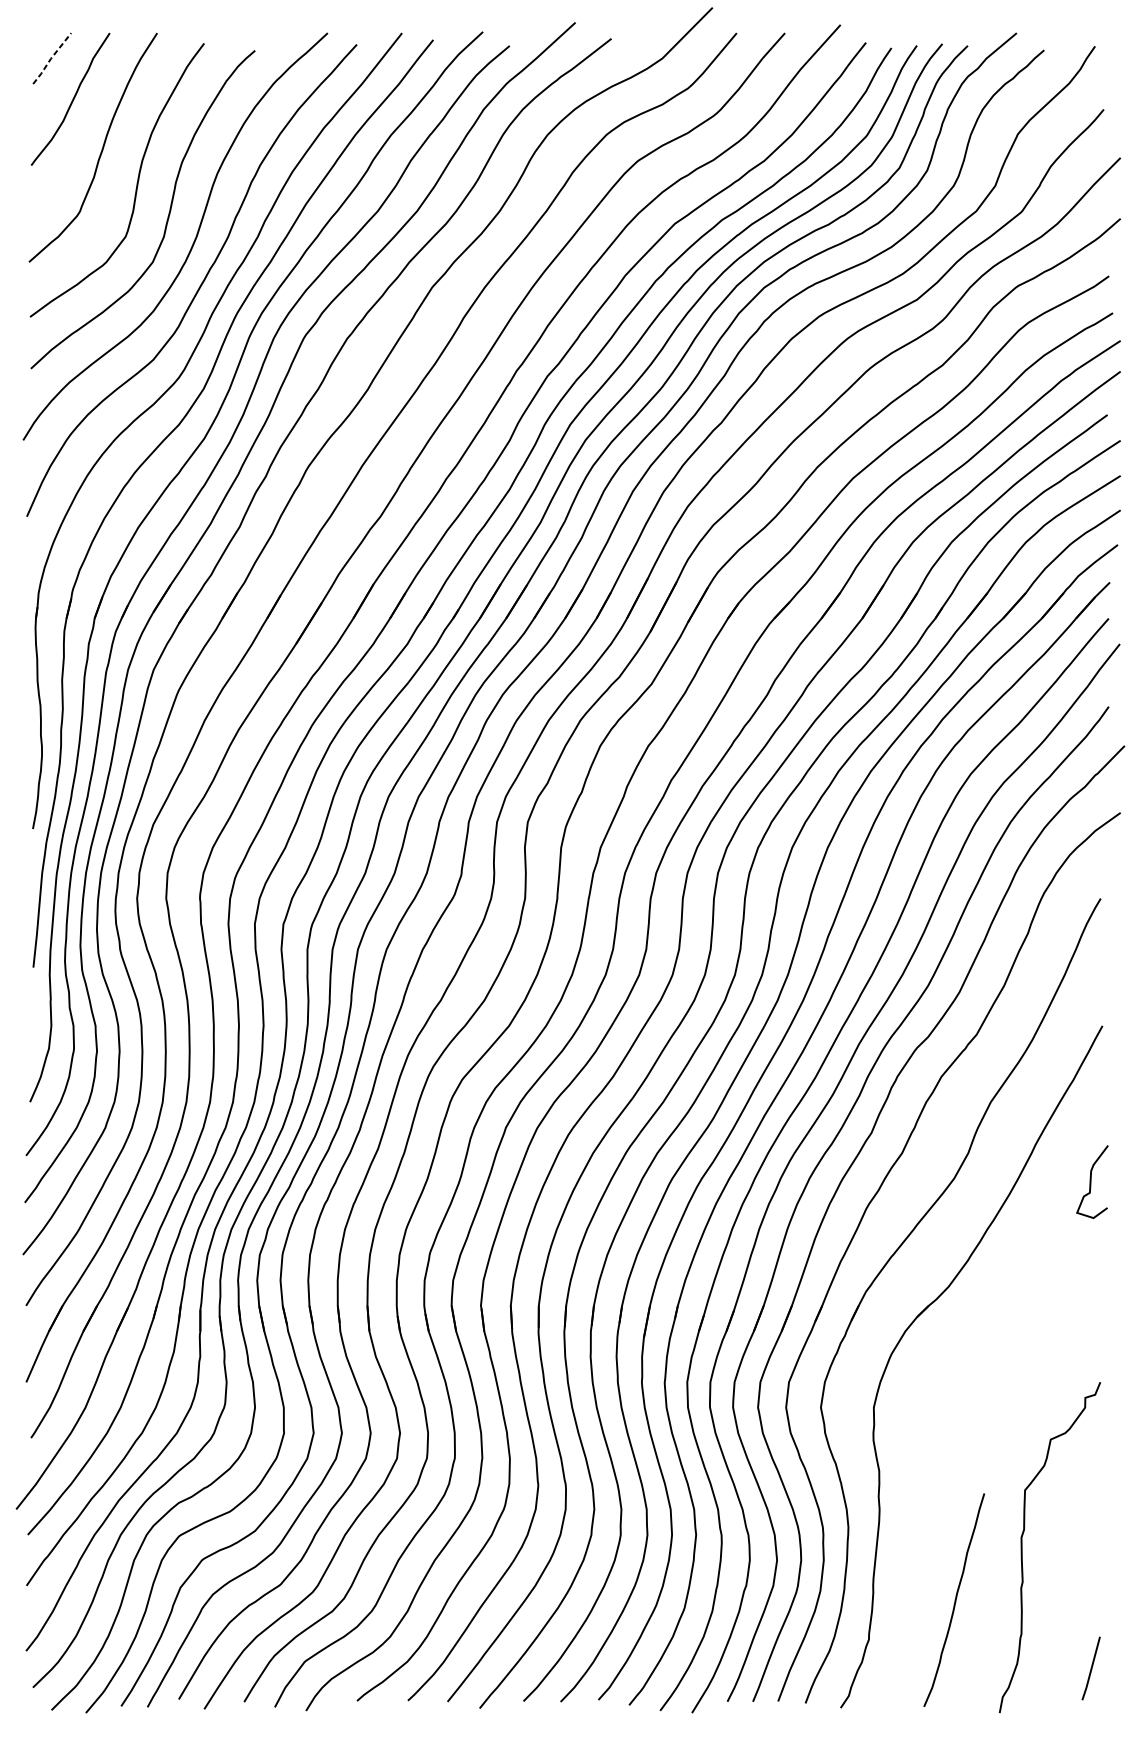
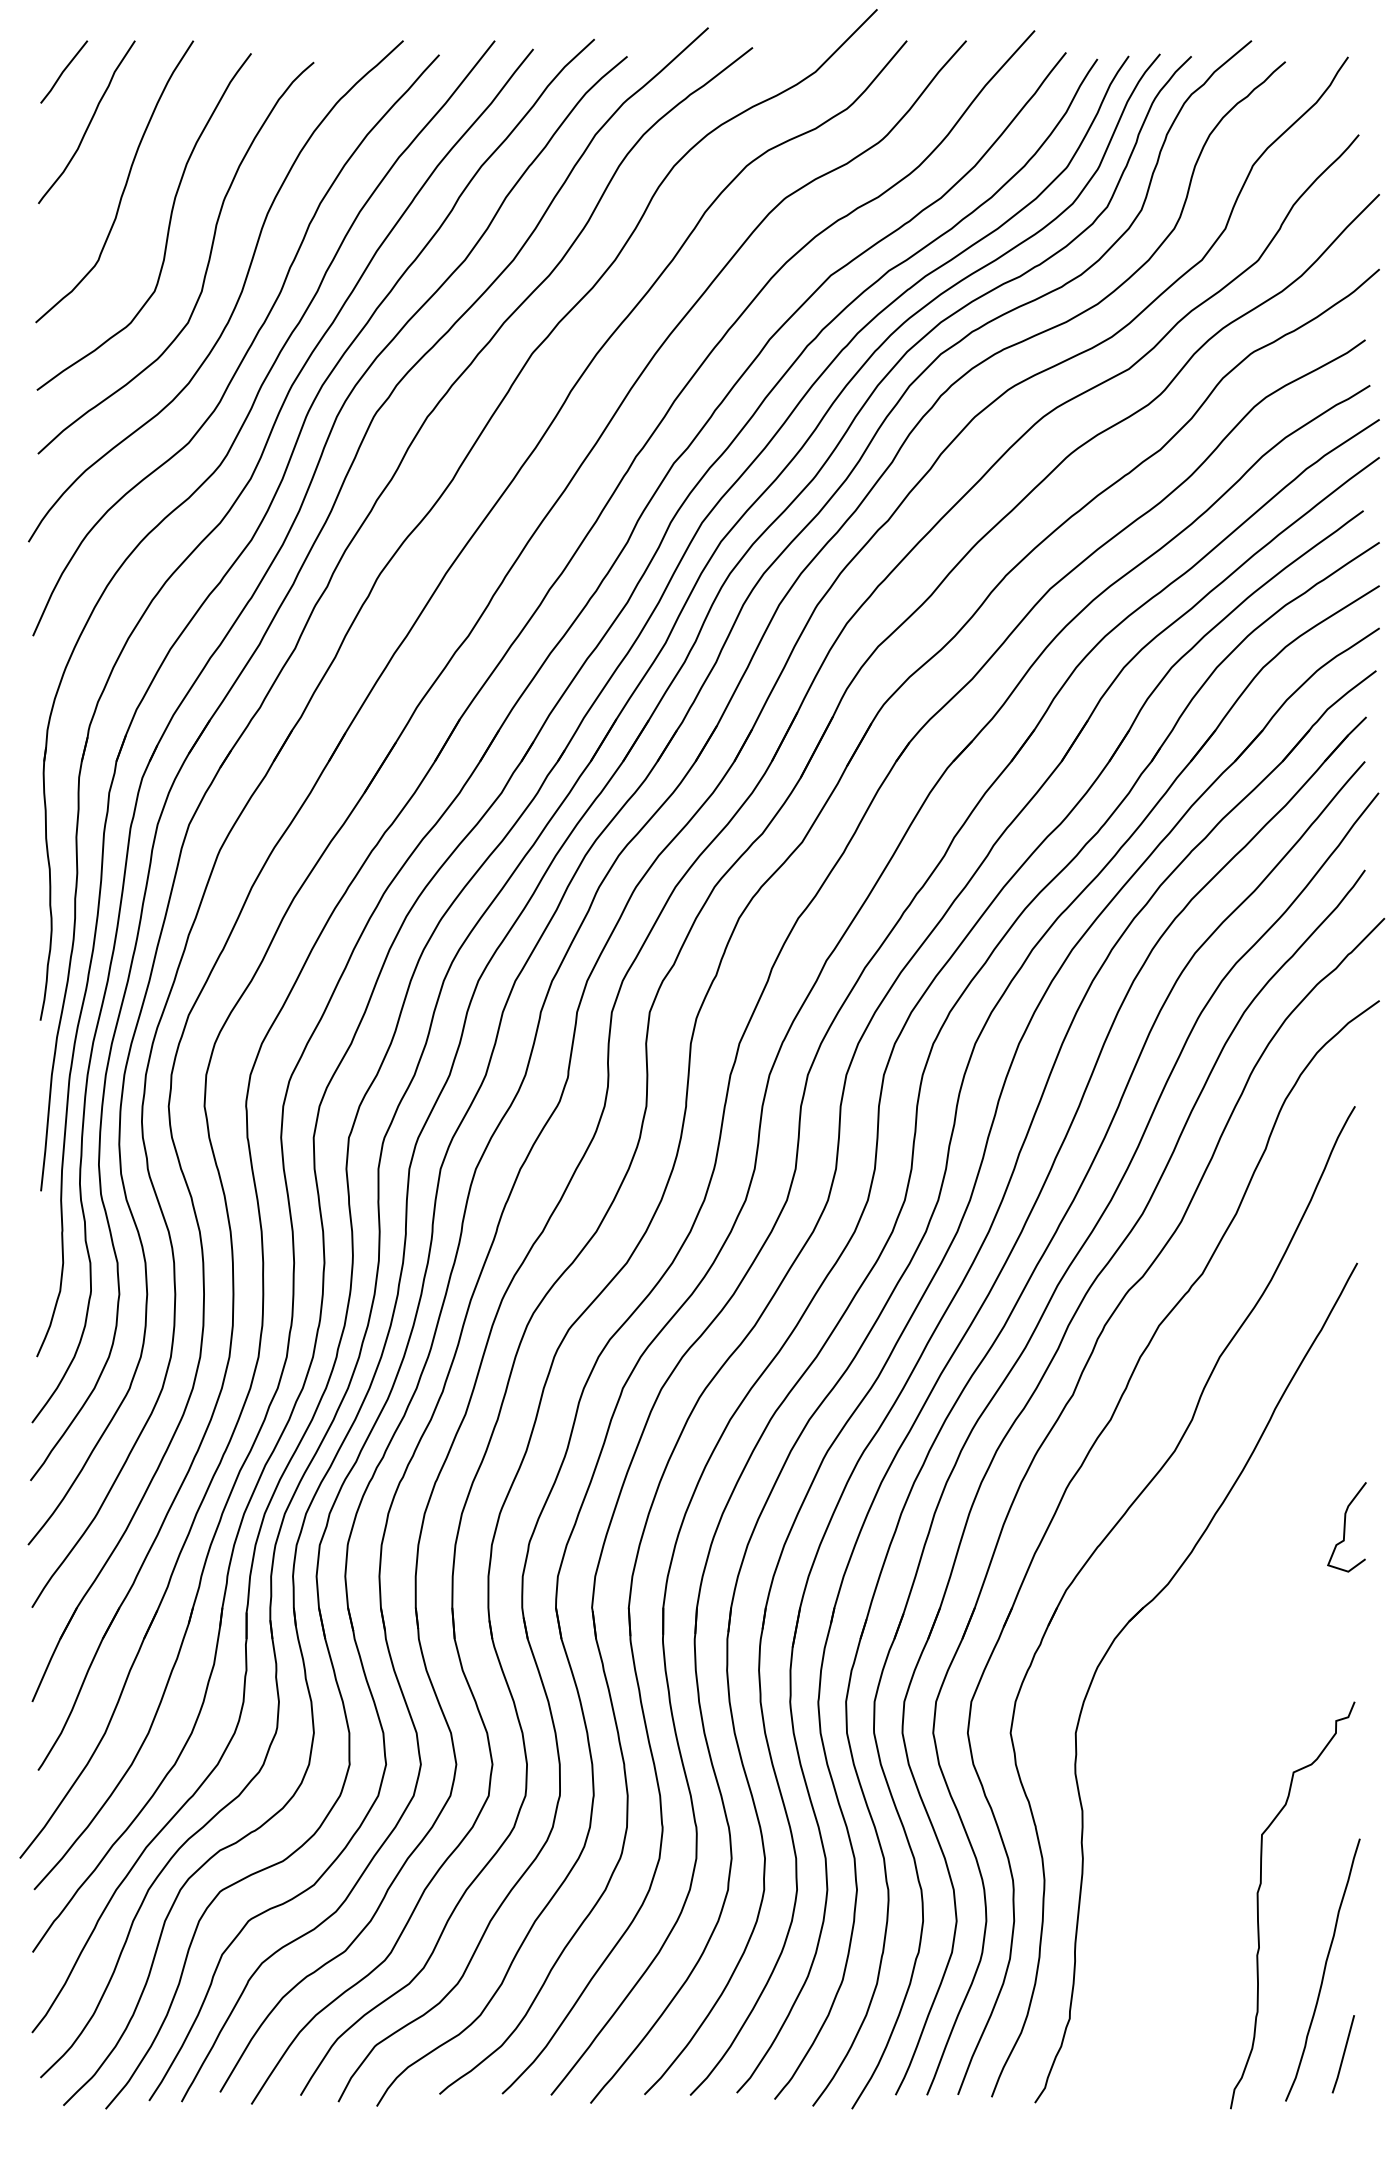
line: (50, 58) -> (62, 72), dashed -> solid
curve: (1091, 1182) -> (1345, 1527), moved
curve: (954, 1599) -> (1323, 1969), moved

